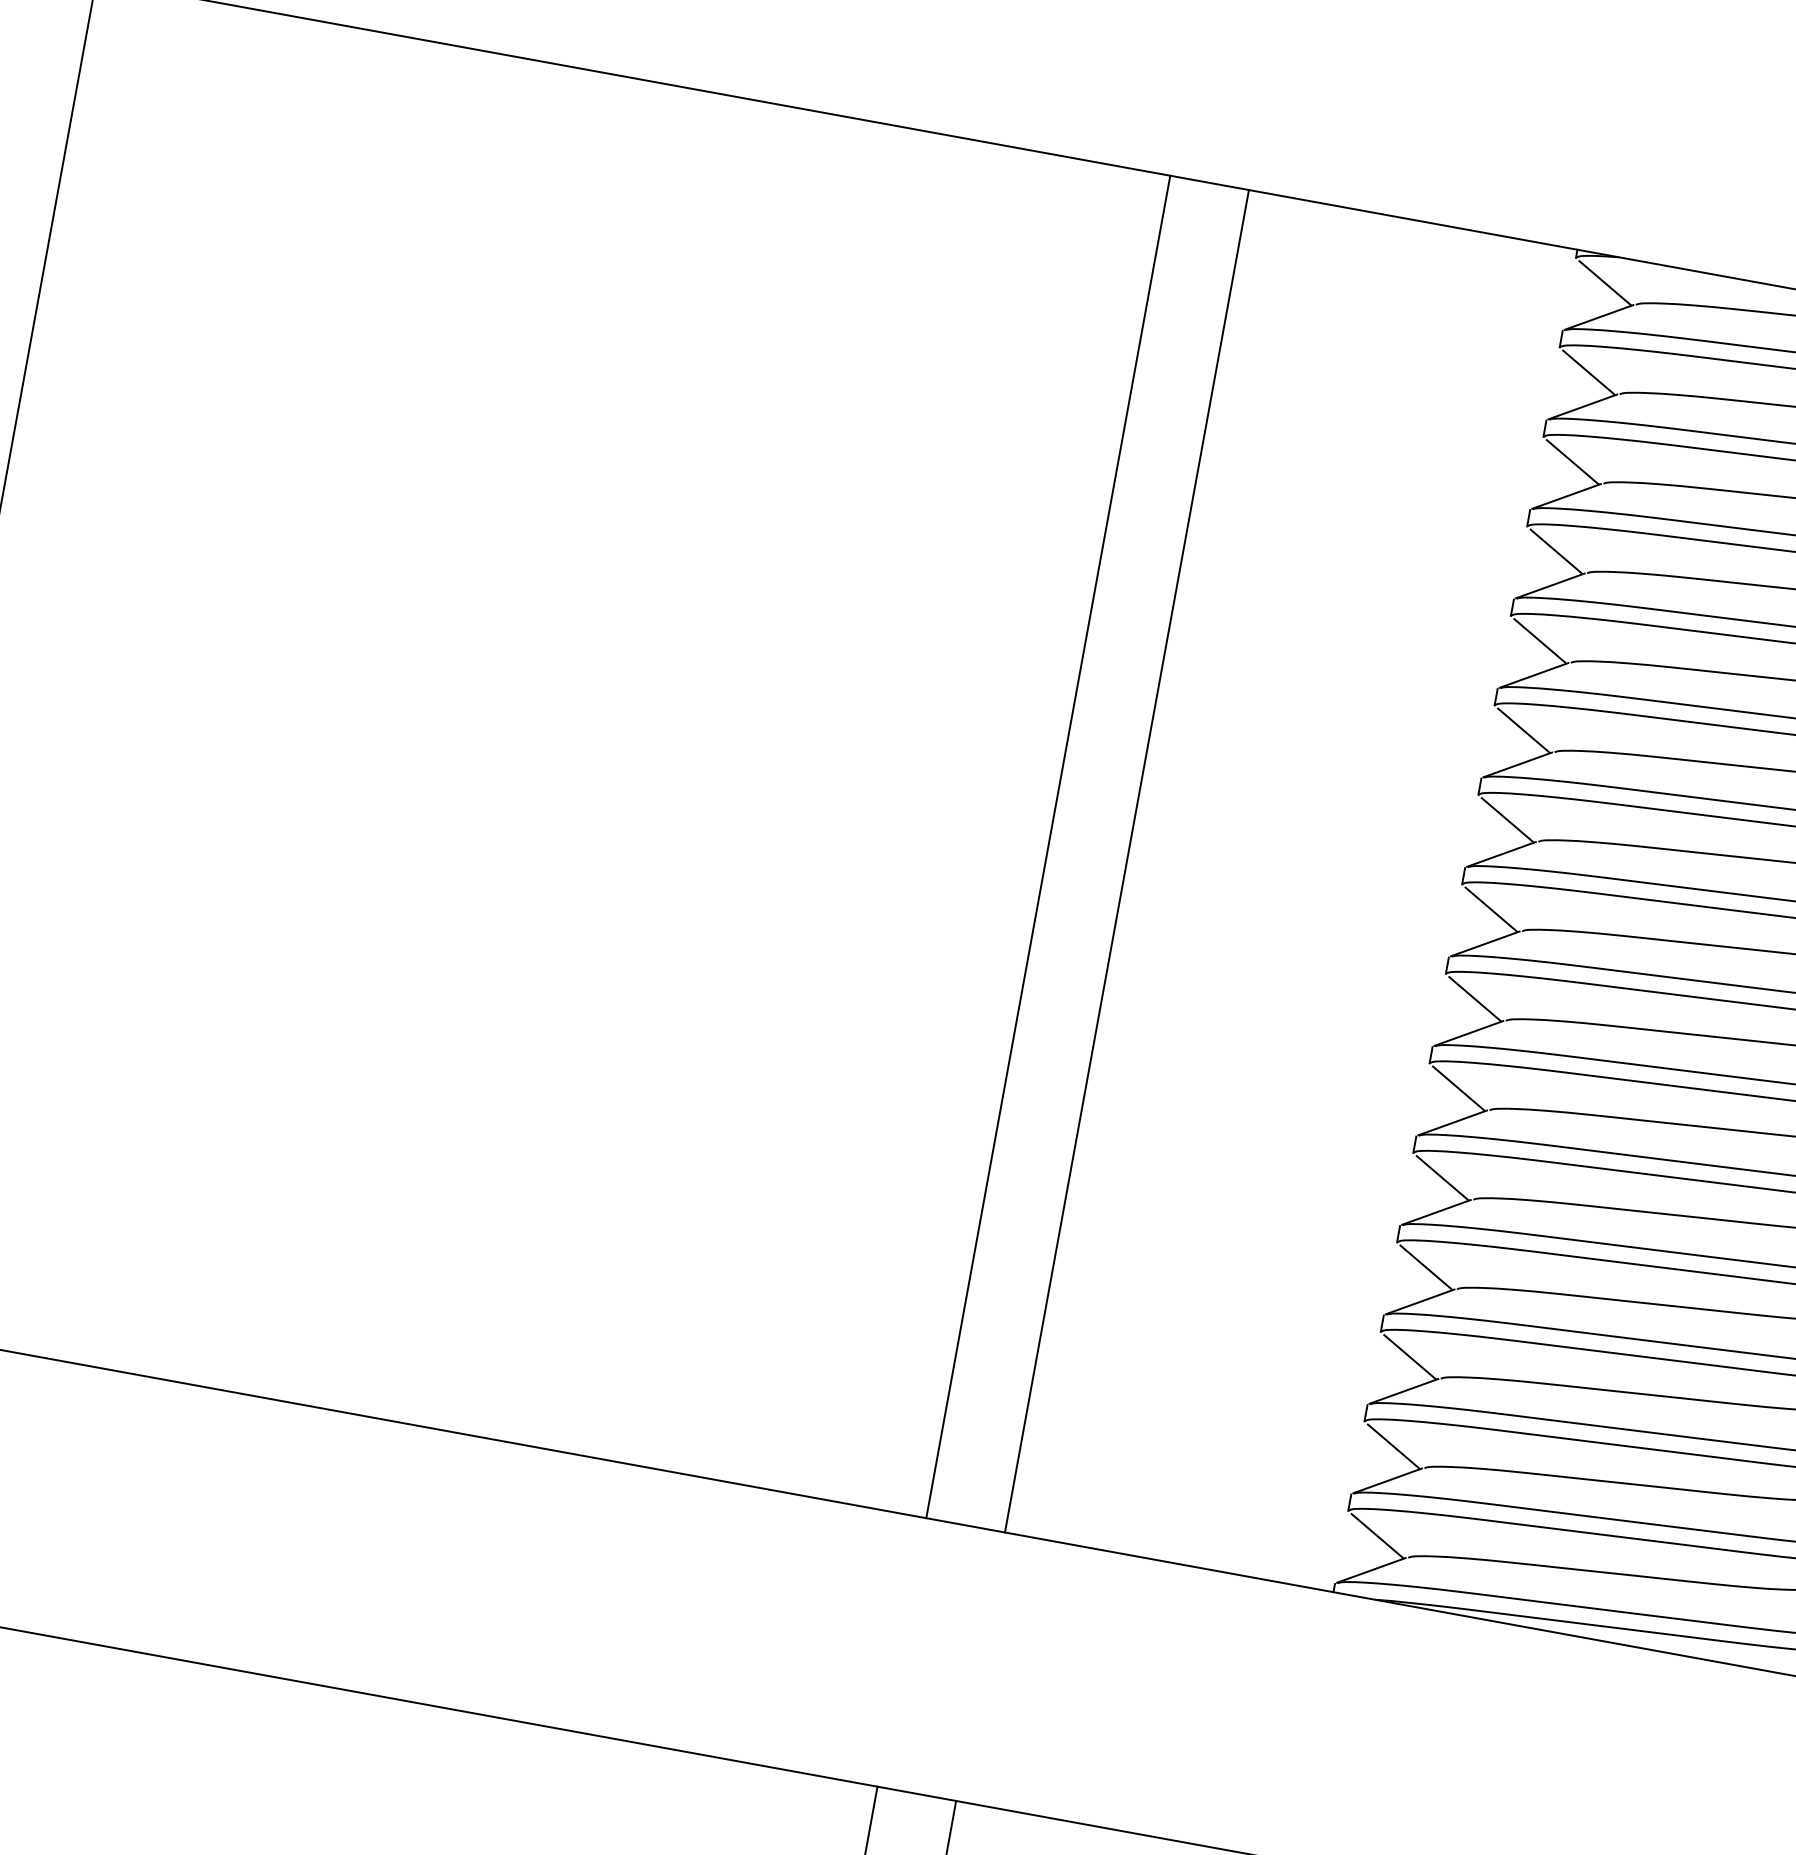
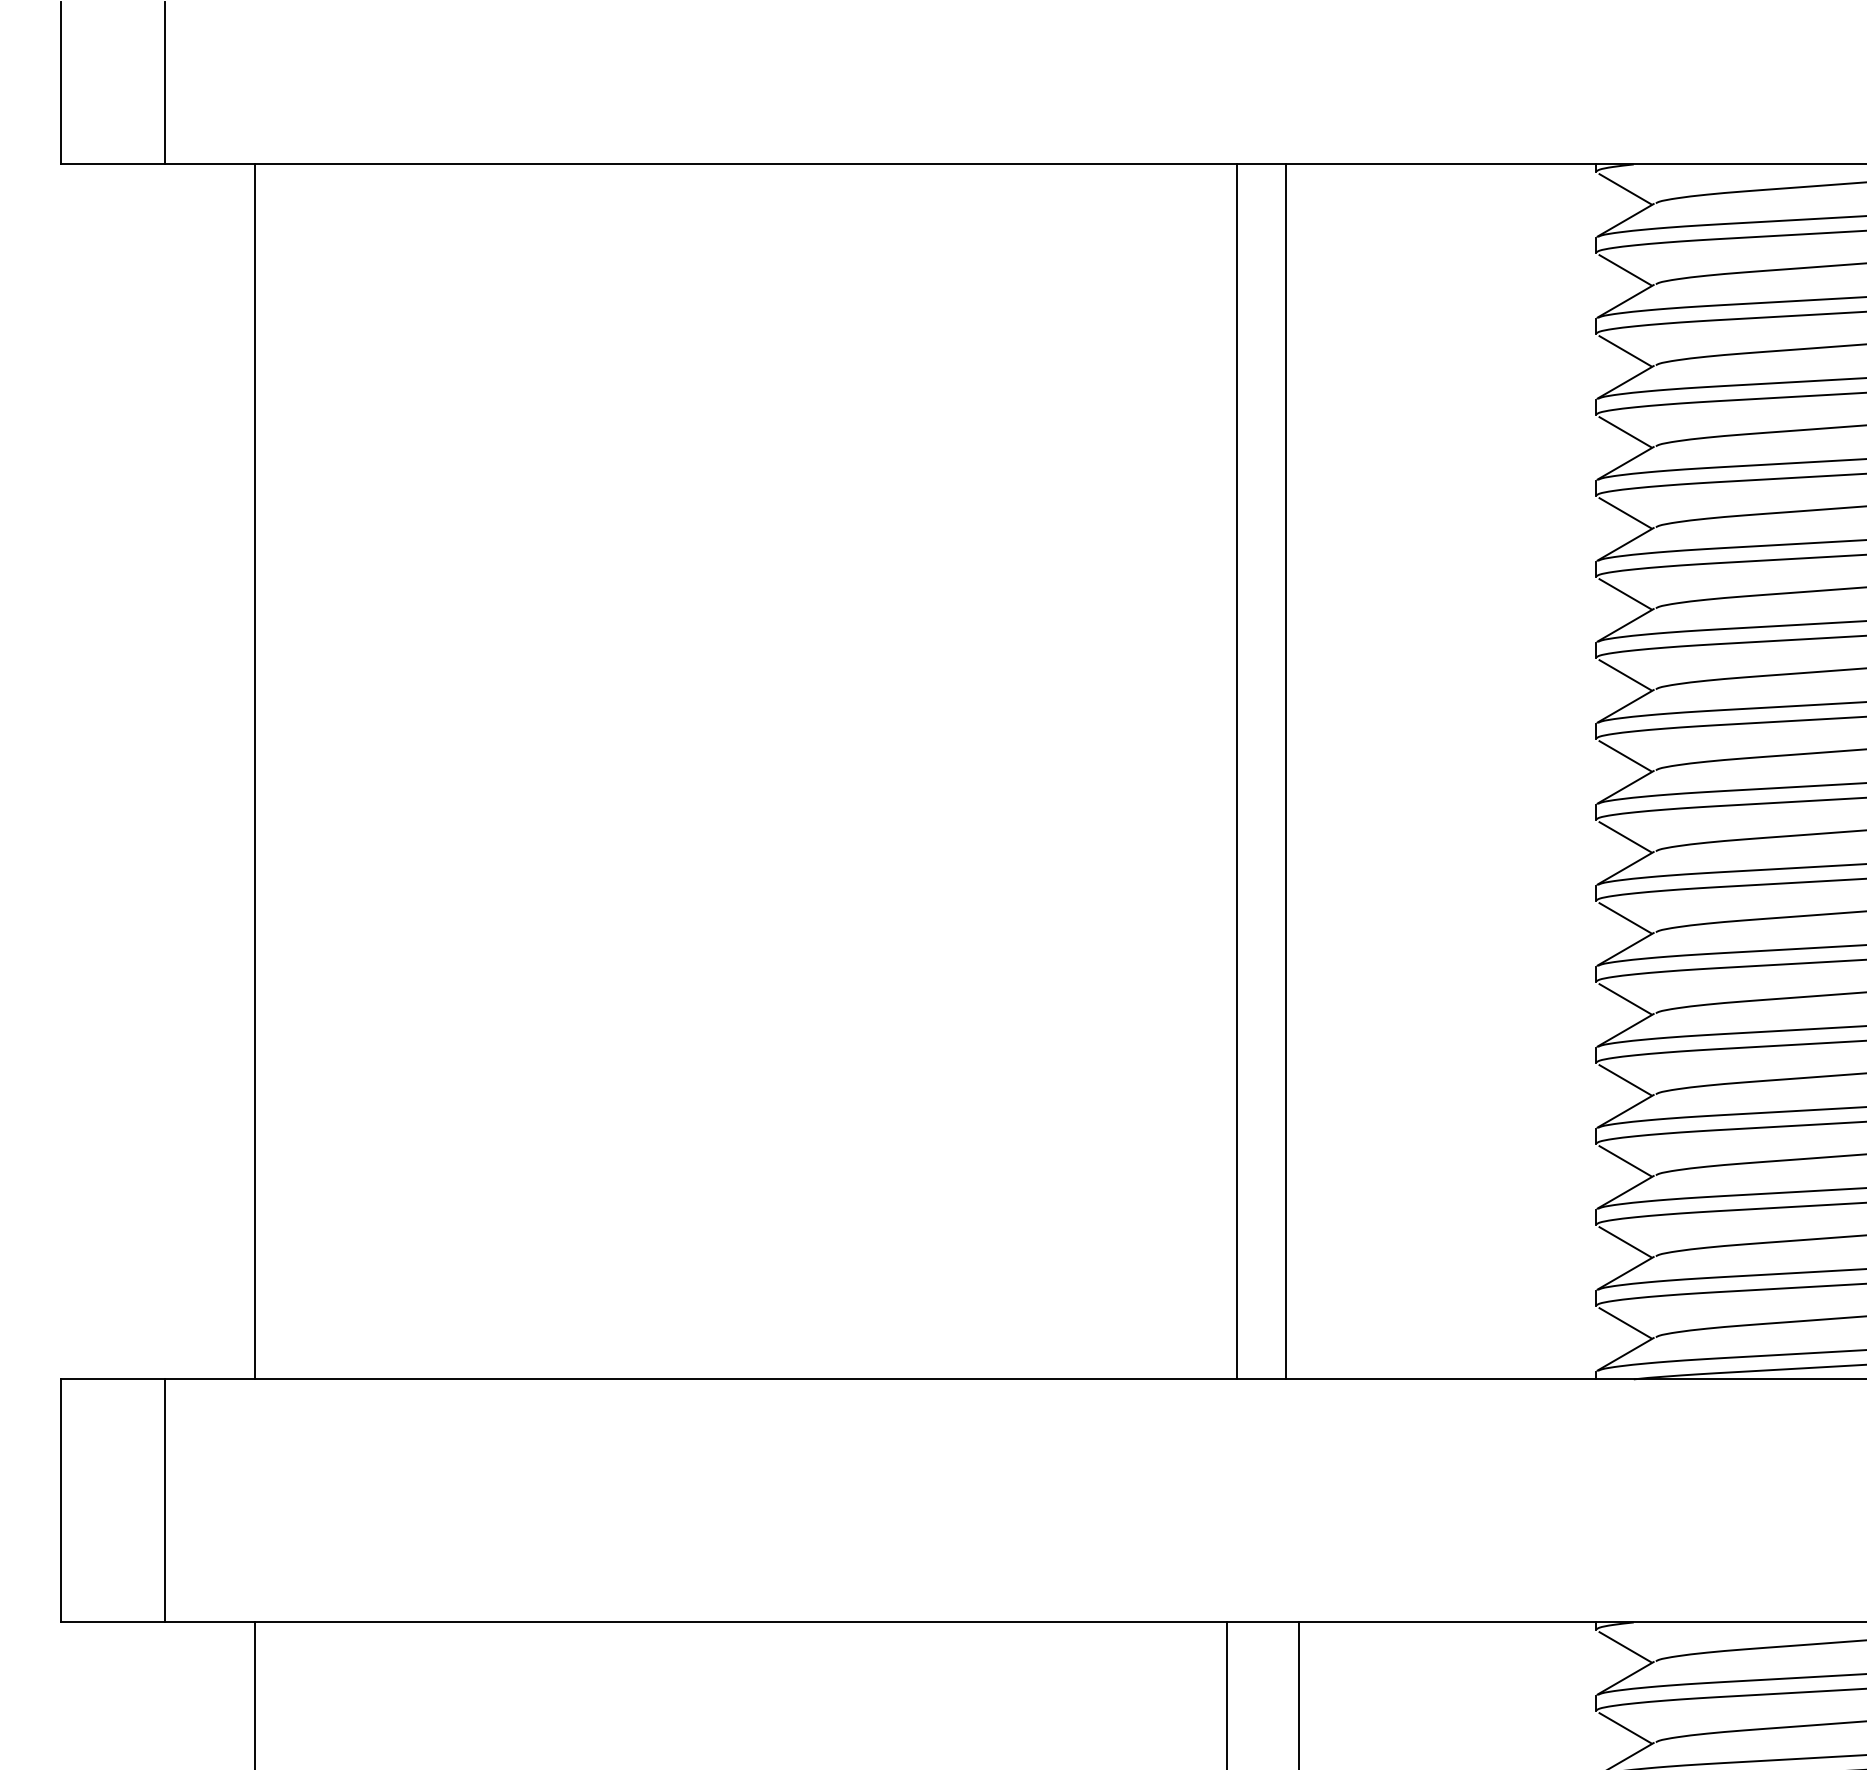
line: (1048, 846) -> (1286, 771), moved
line: (1126, 860) -> (1236, 771), moved

